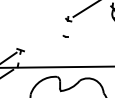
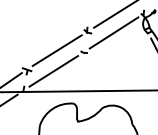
line: (88, 20) -> (113, 32), added
line: (43, 34) -> (56, 50), added
line: (41, 51) -> (53, 71), added

